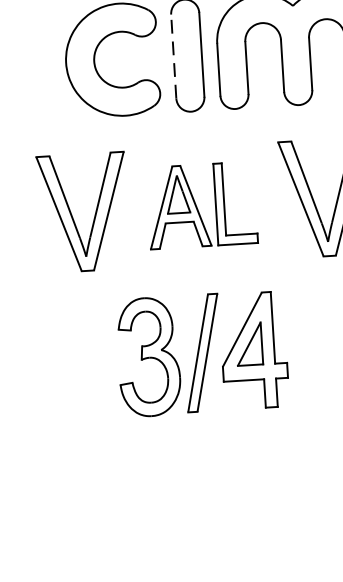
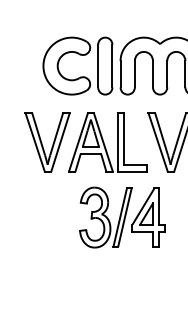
line: (174, 55) -> (98, 65), dashed -> solid
part: (201, 205) -> (107, 142), size x1.43
part: (202, 353) -> (122, 217), moved

